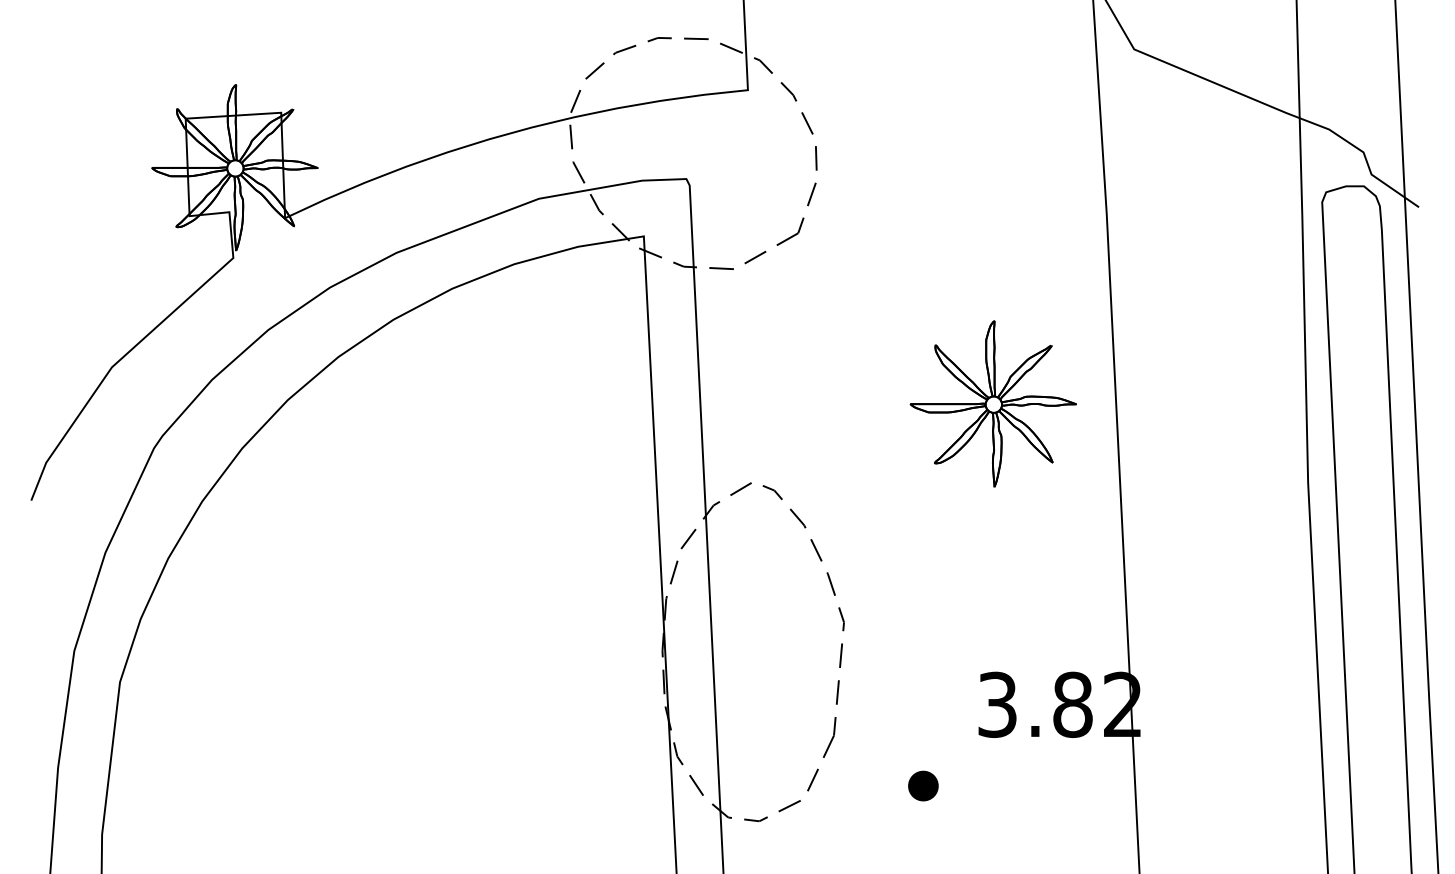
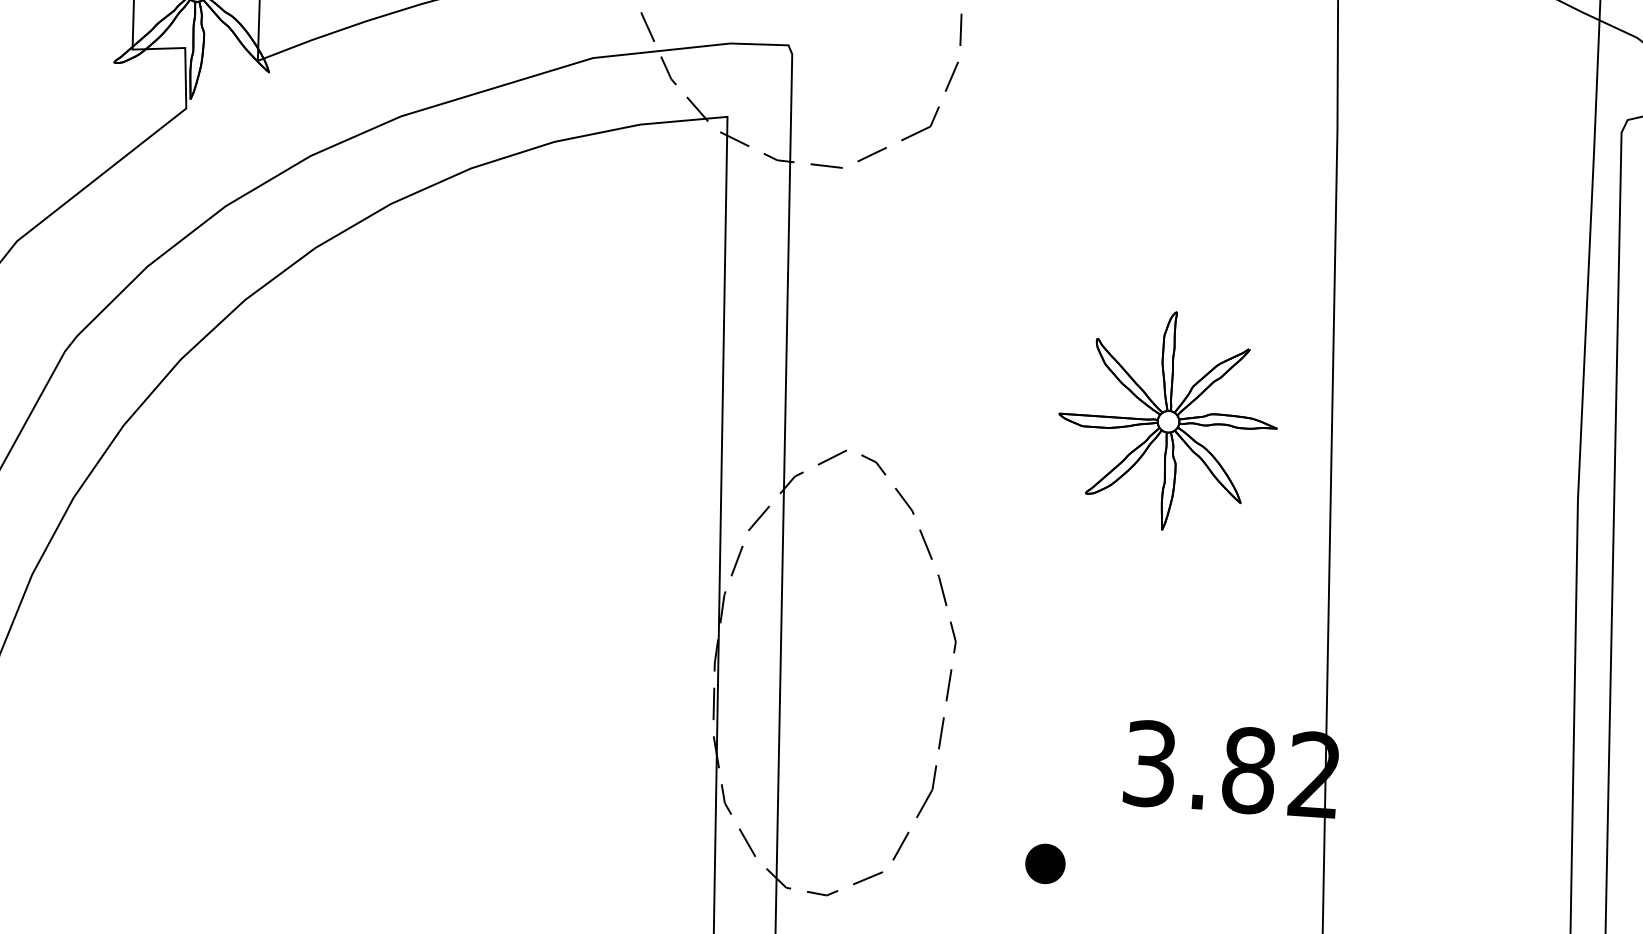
part: (992, 403) -> (1166, 420), moved

